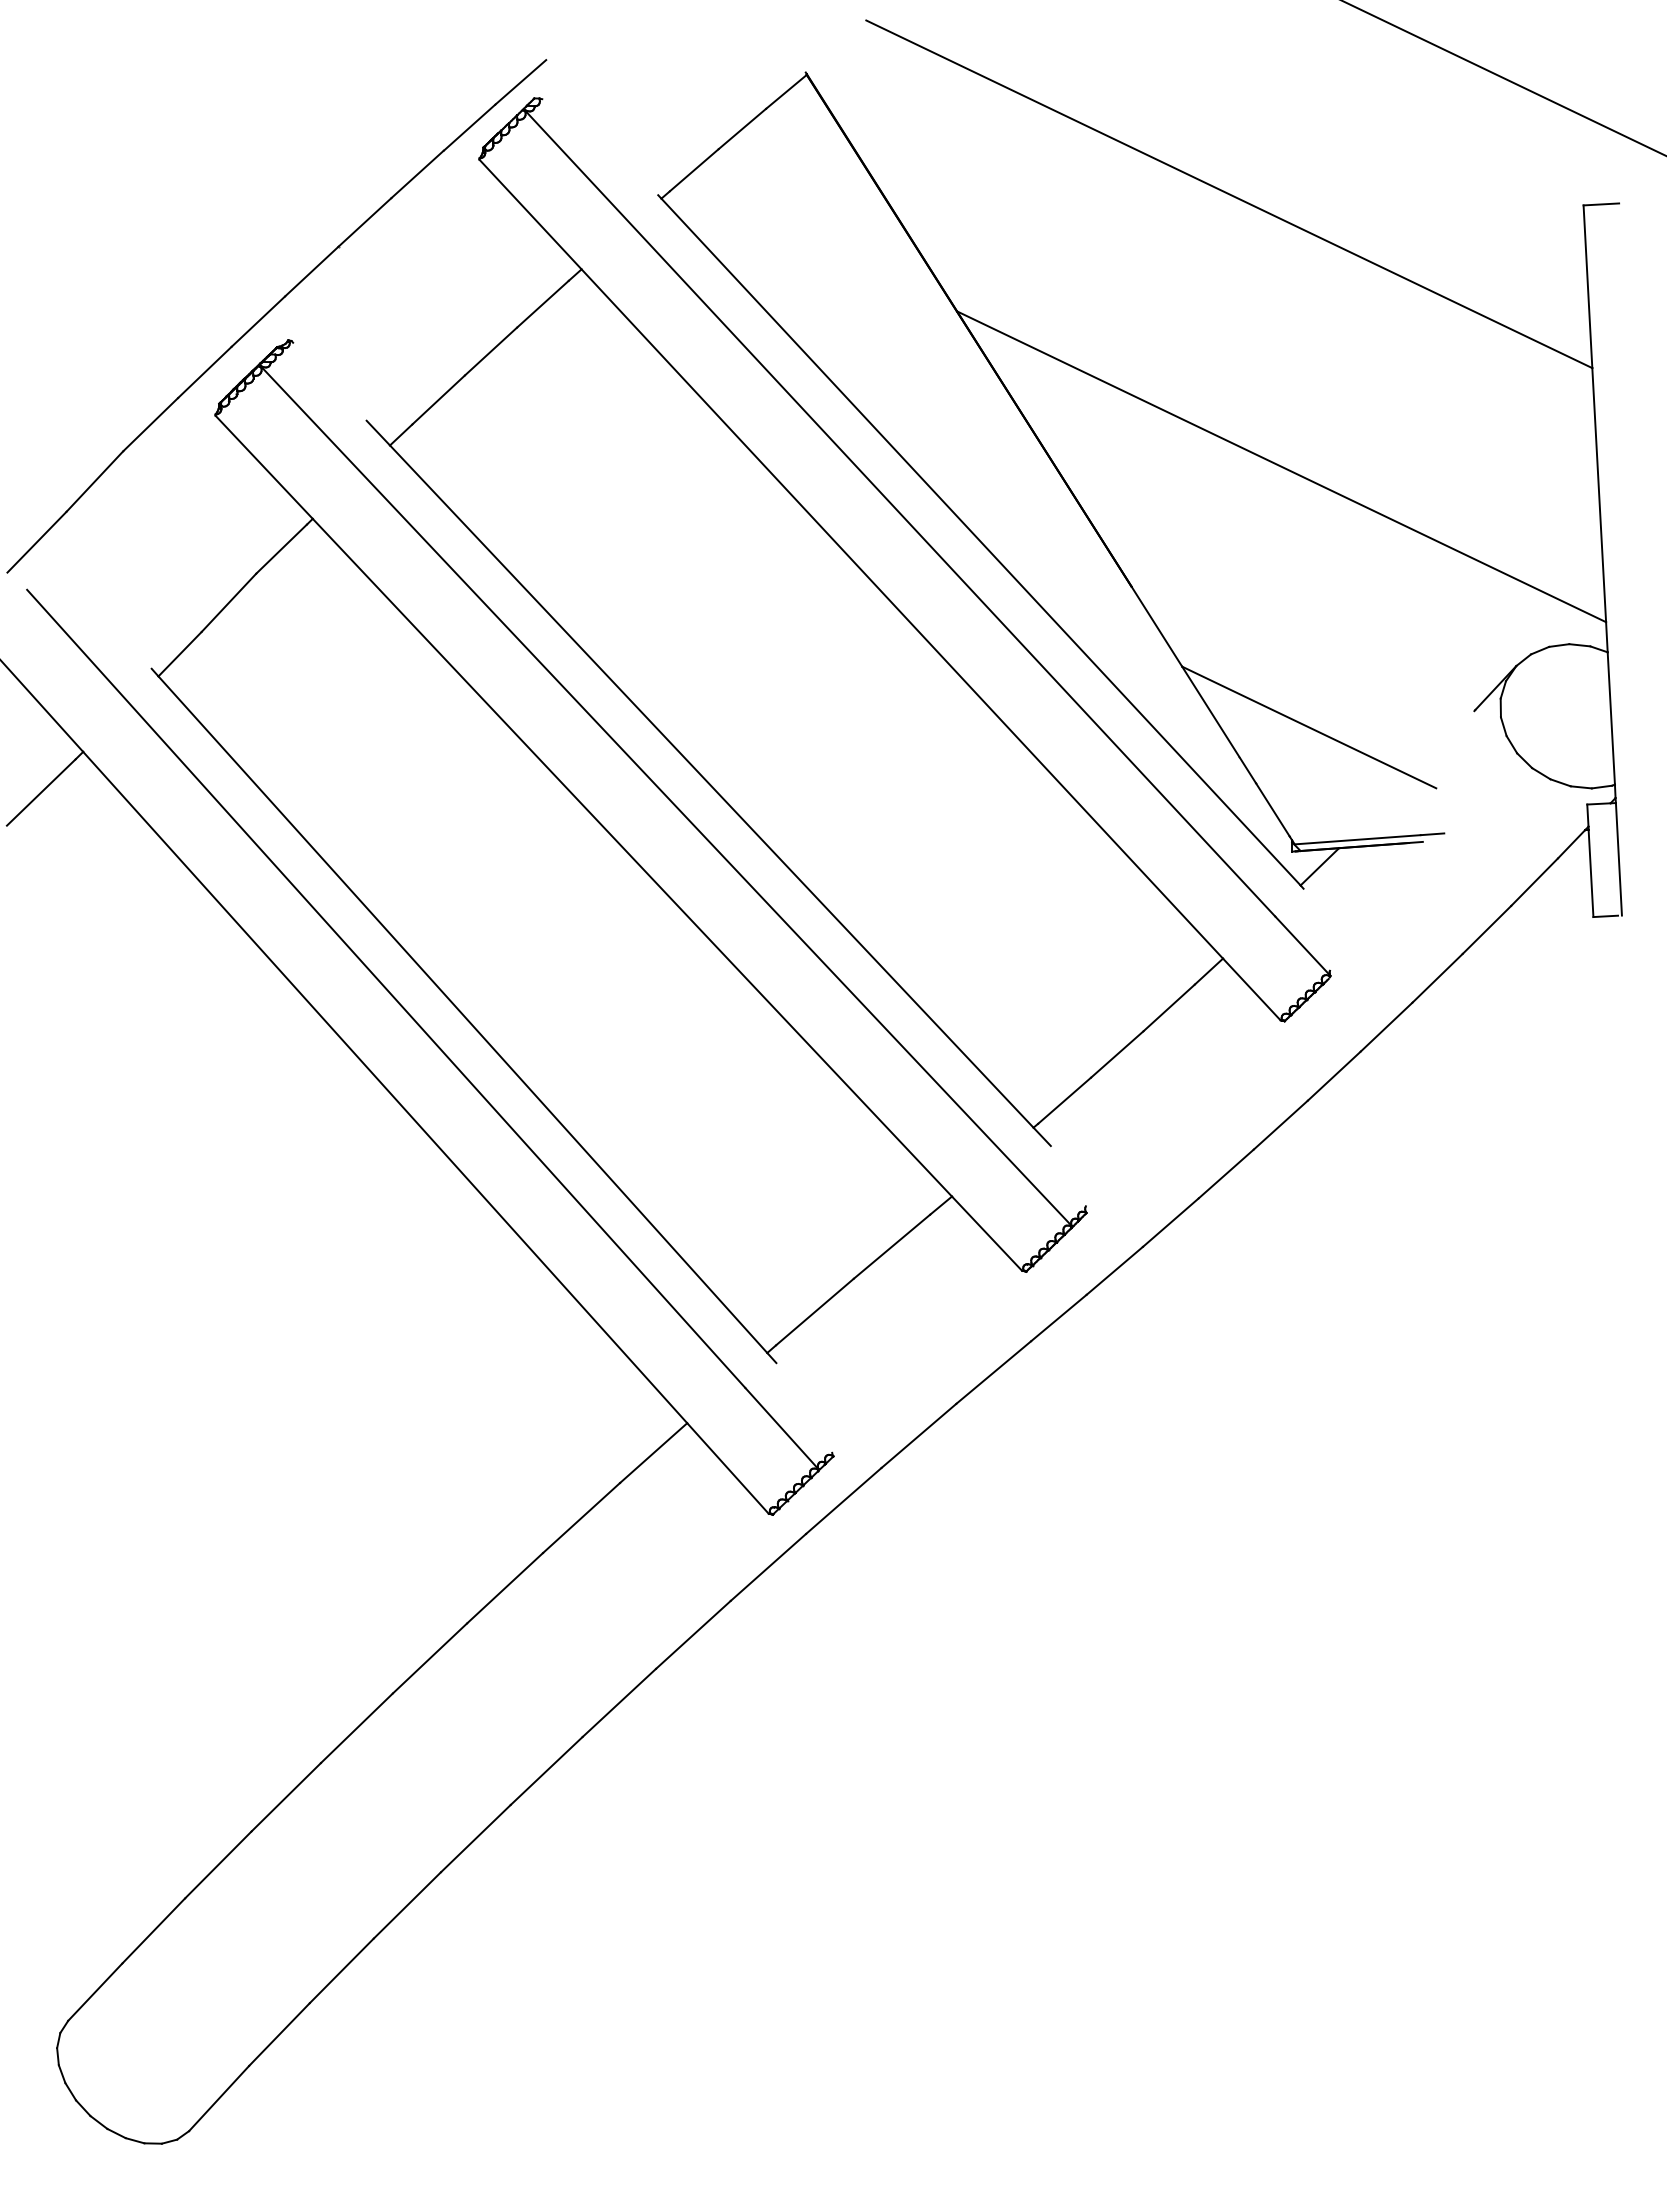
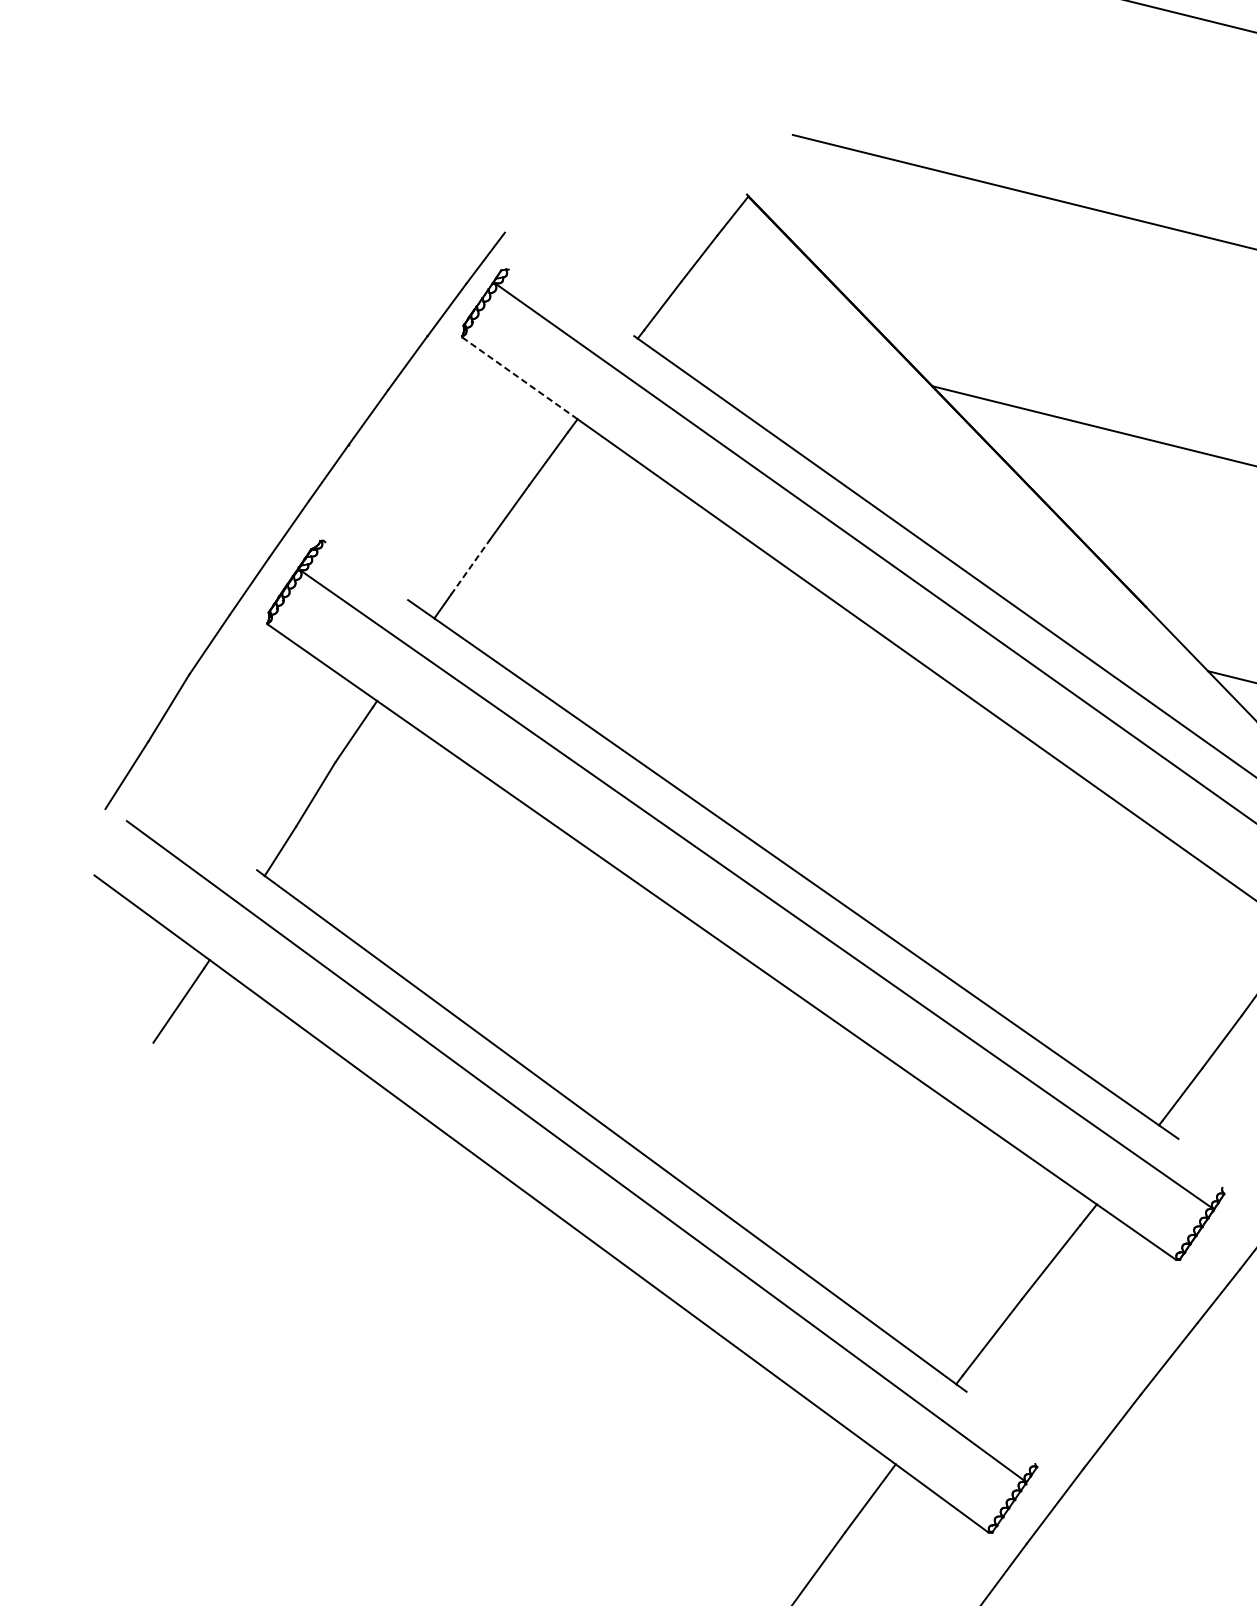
line: (530, 214) -> (519, 378), solid -> dashed
line: (438, 399) -> (470, 566), solid -> dashed

